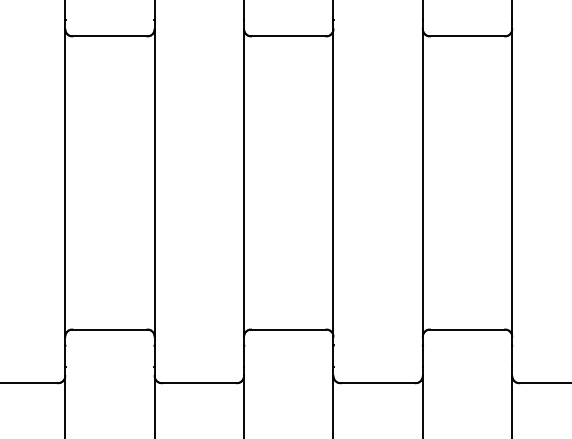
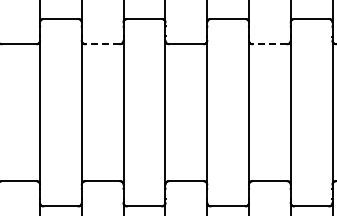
line: (109, 37) -> (102, 44), solid -> dashed
line: (466, 37) -> (269, 44), solid -> dashed

